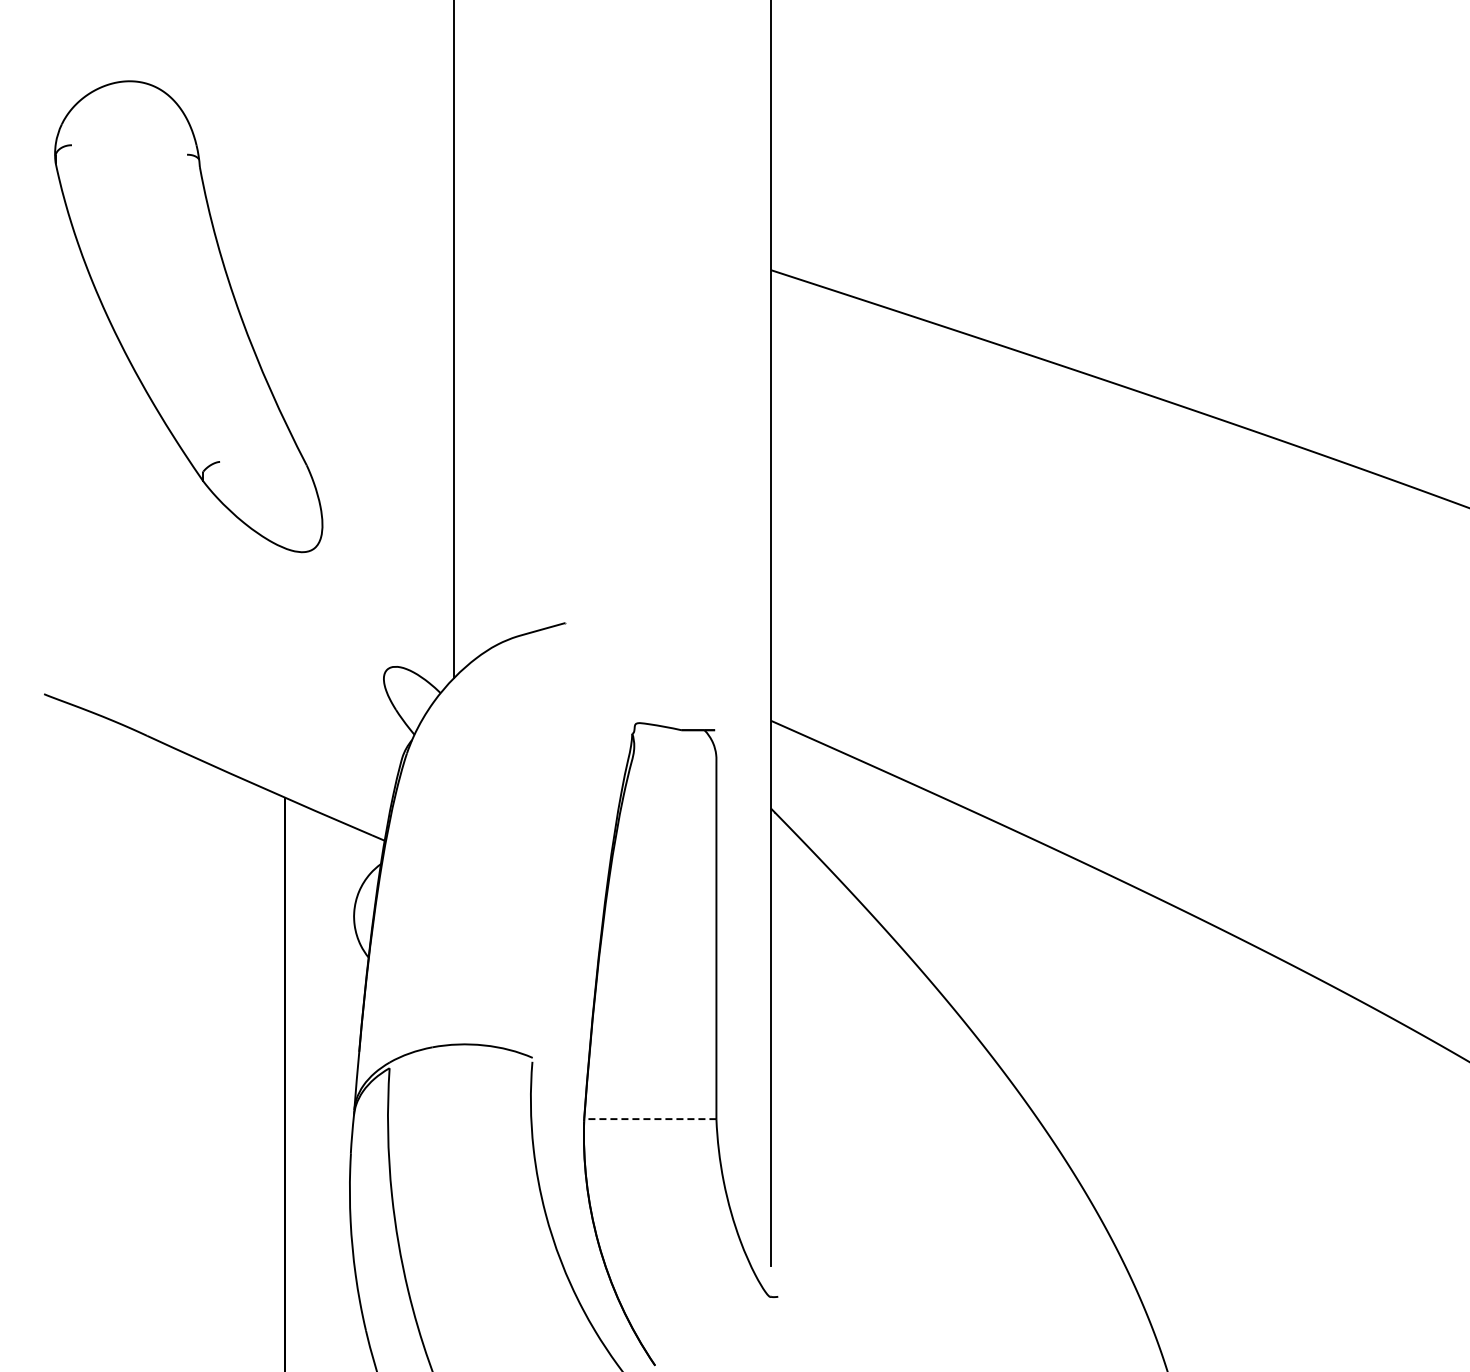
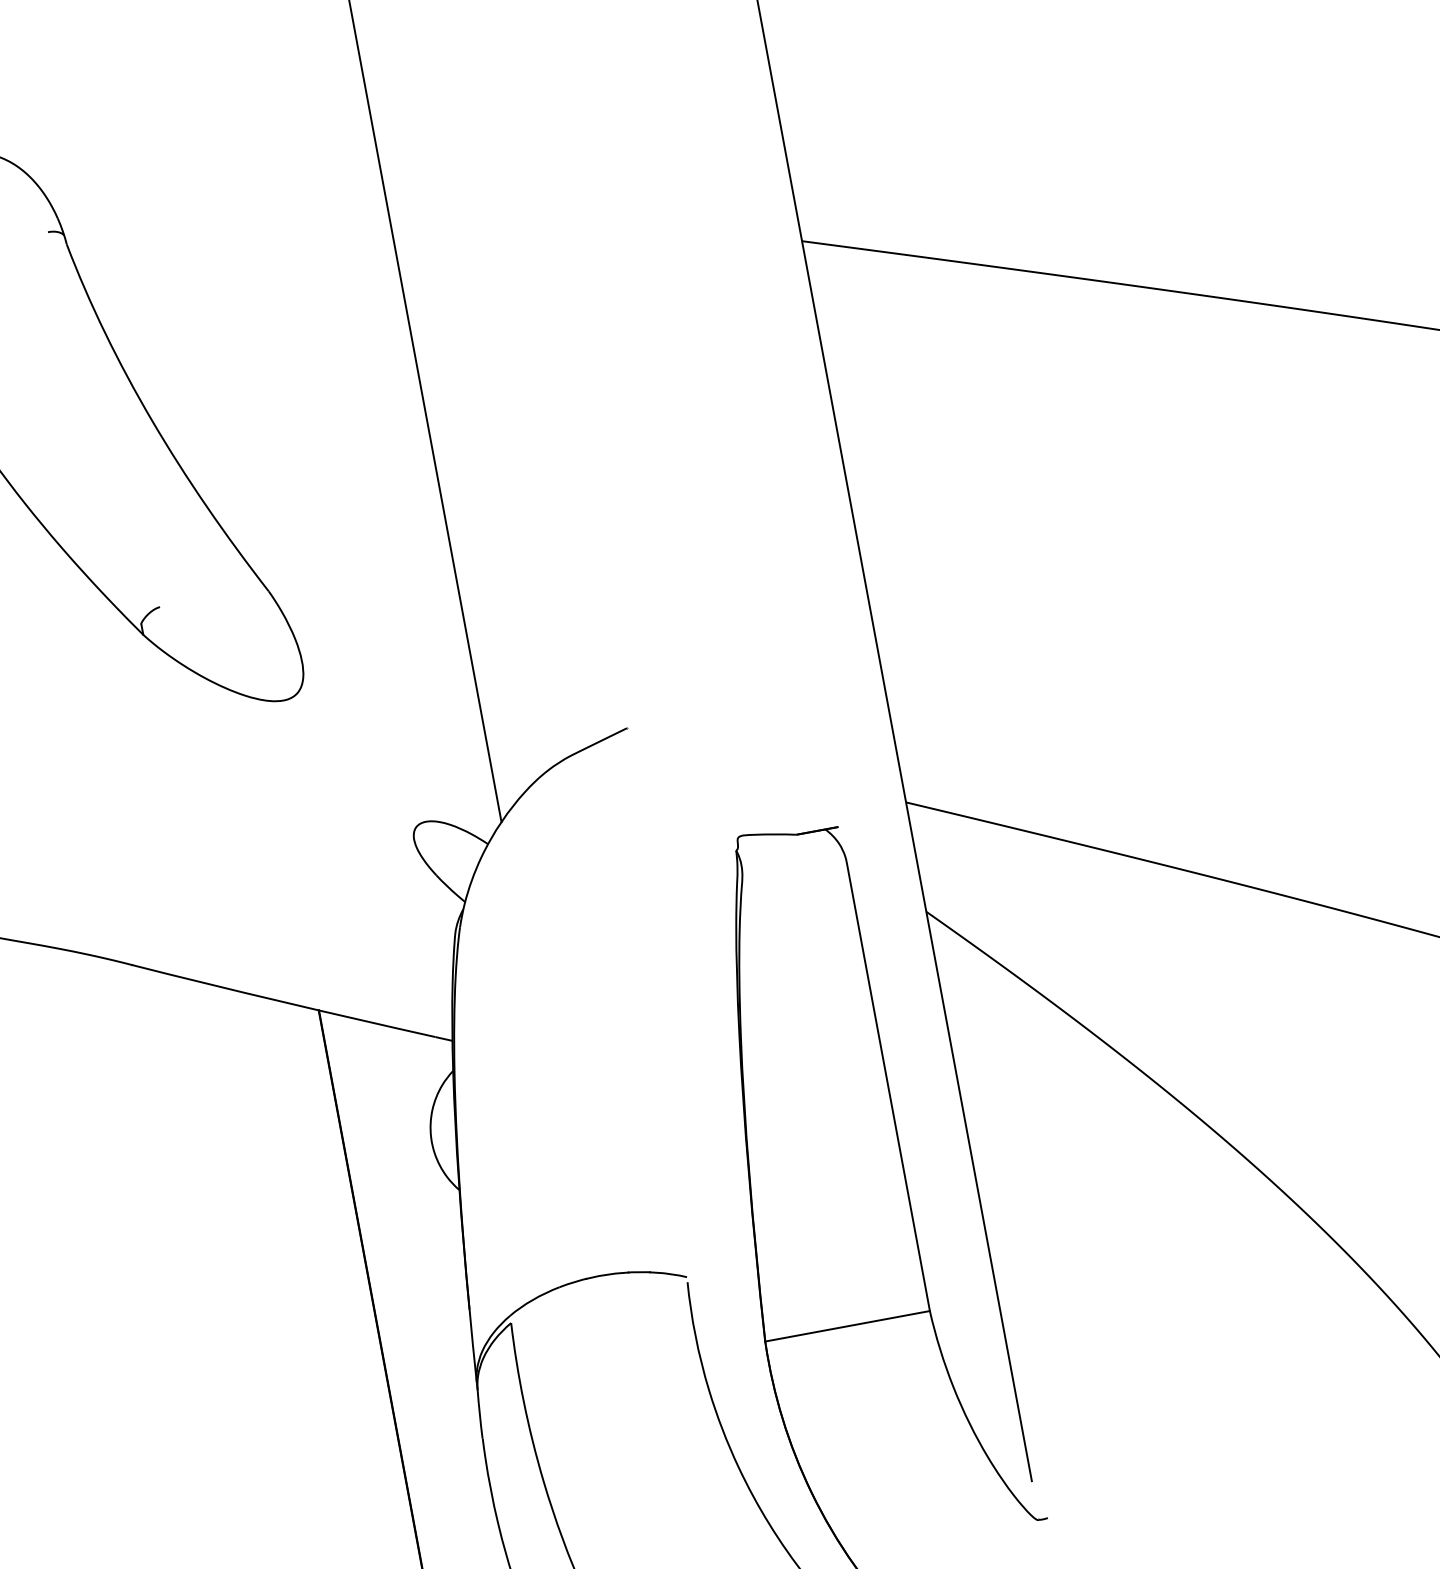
line: (649, 1119) -> (846, 1326), dashed -> solid

